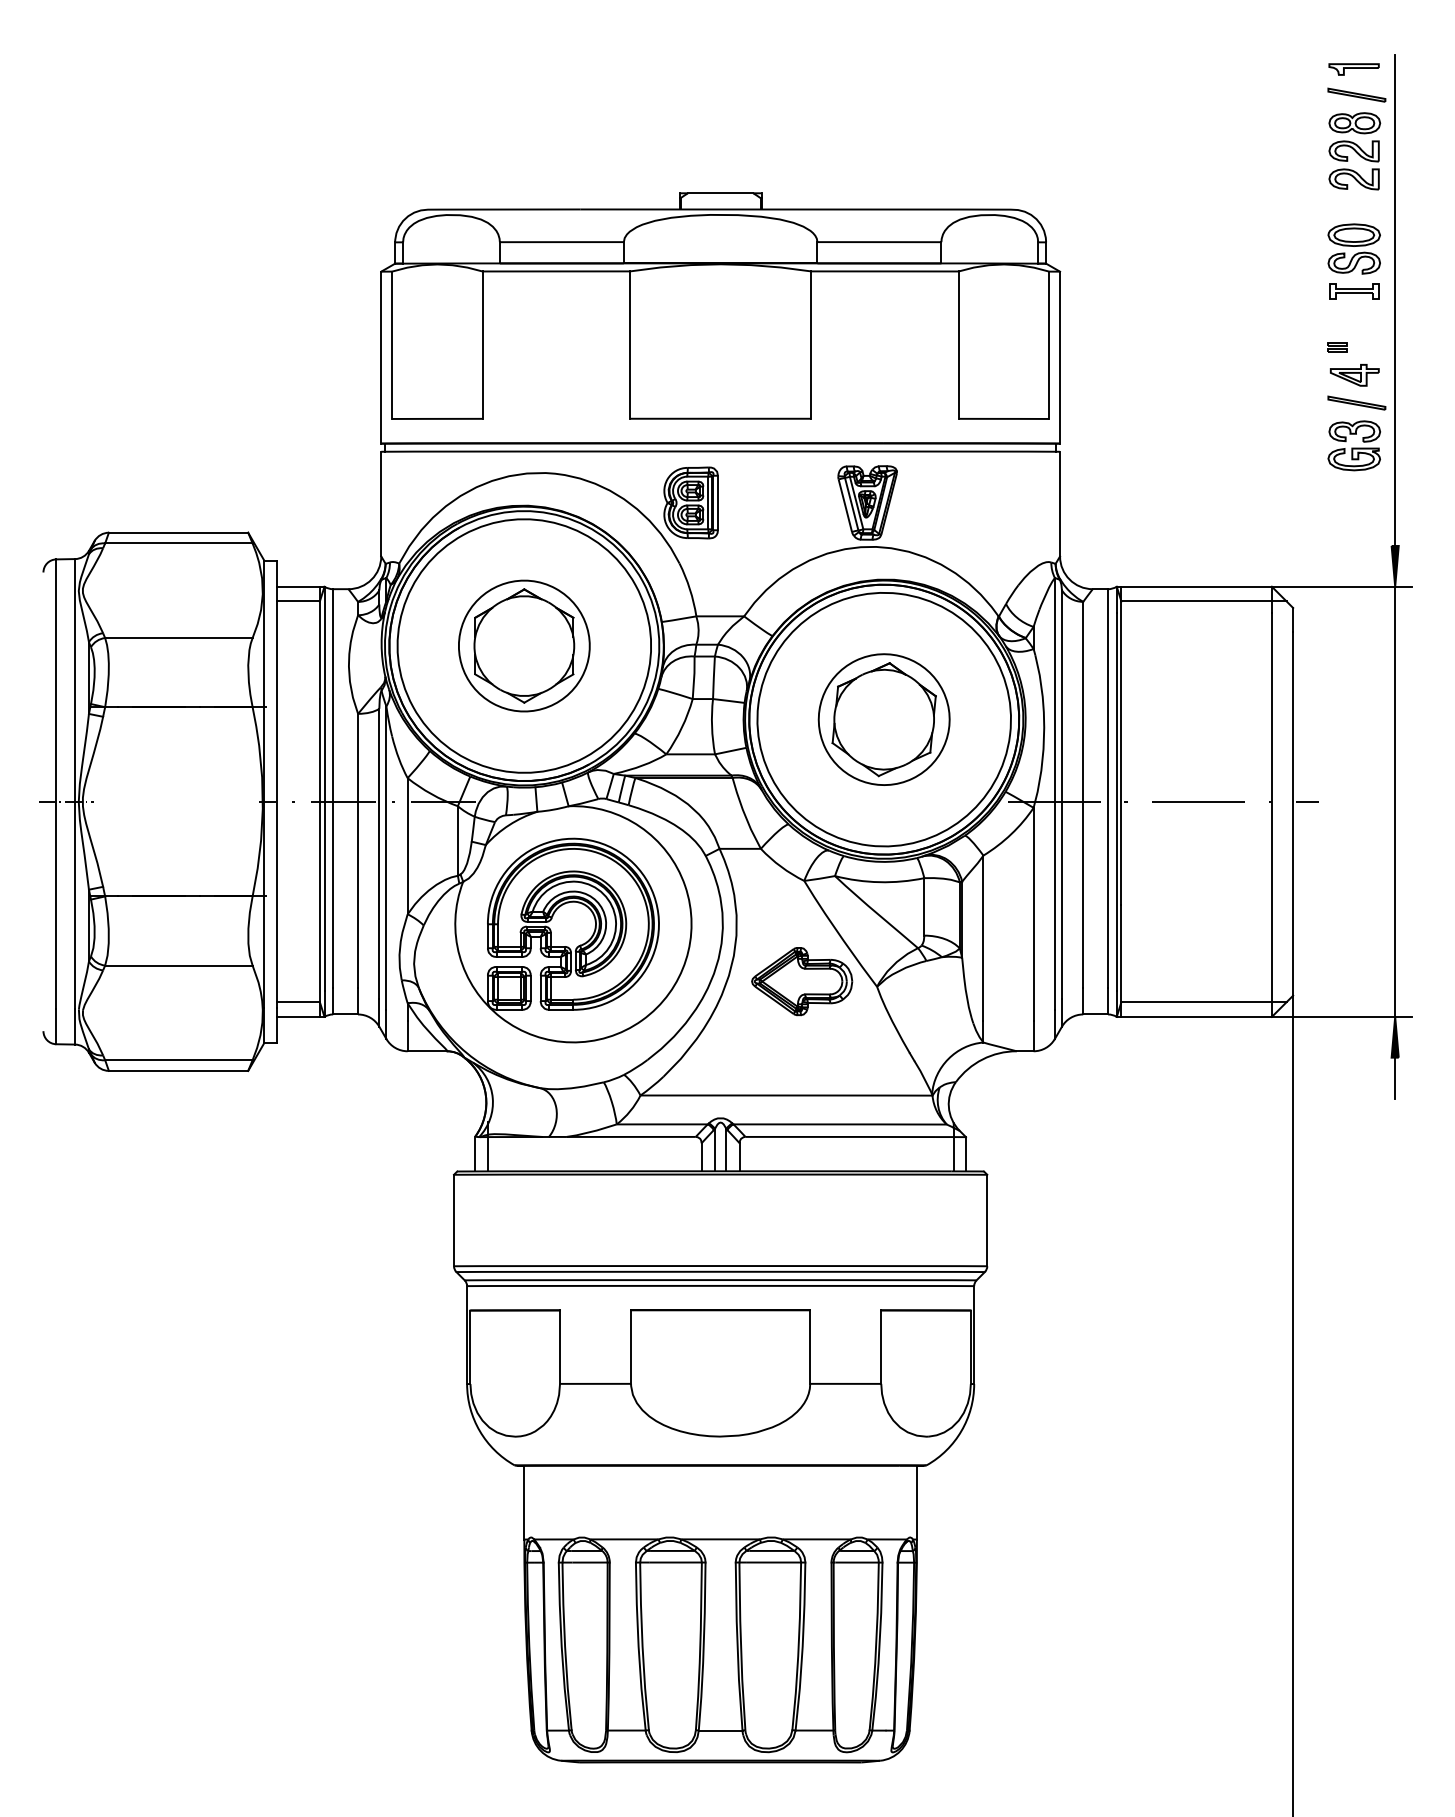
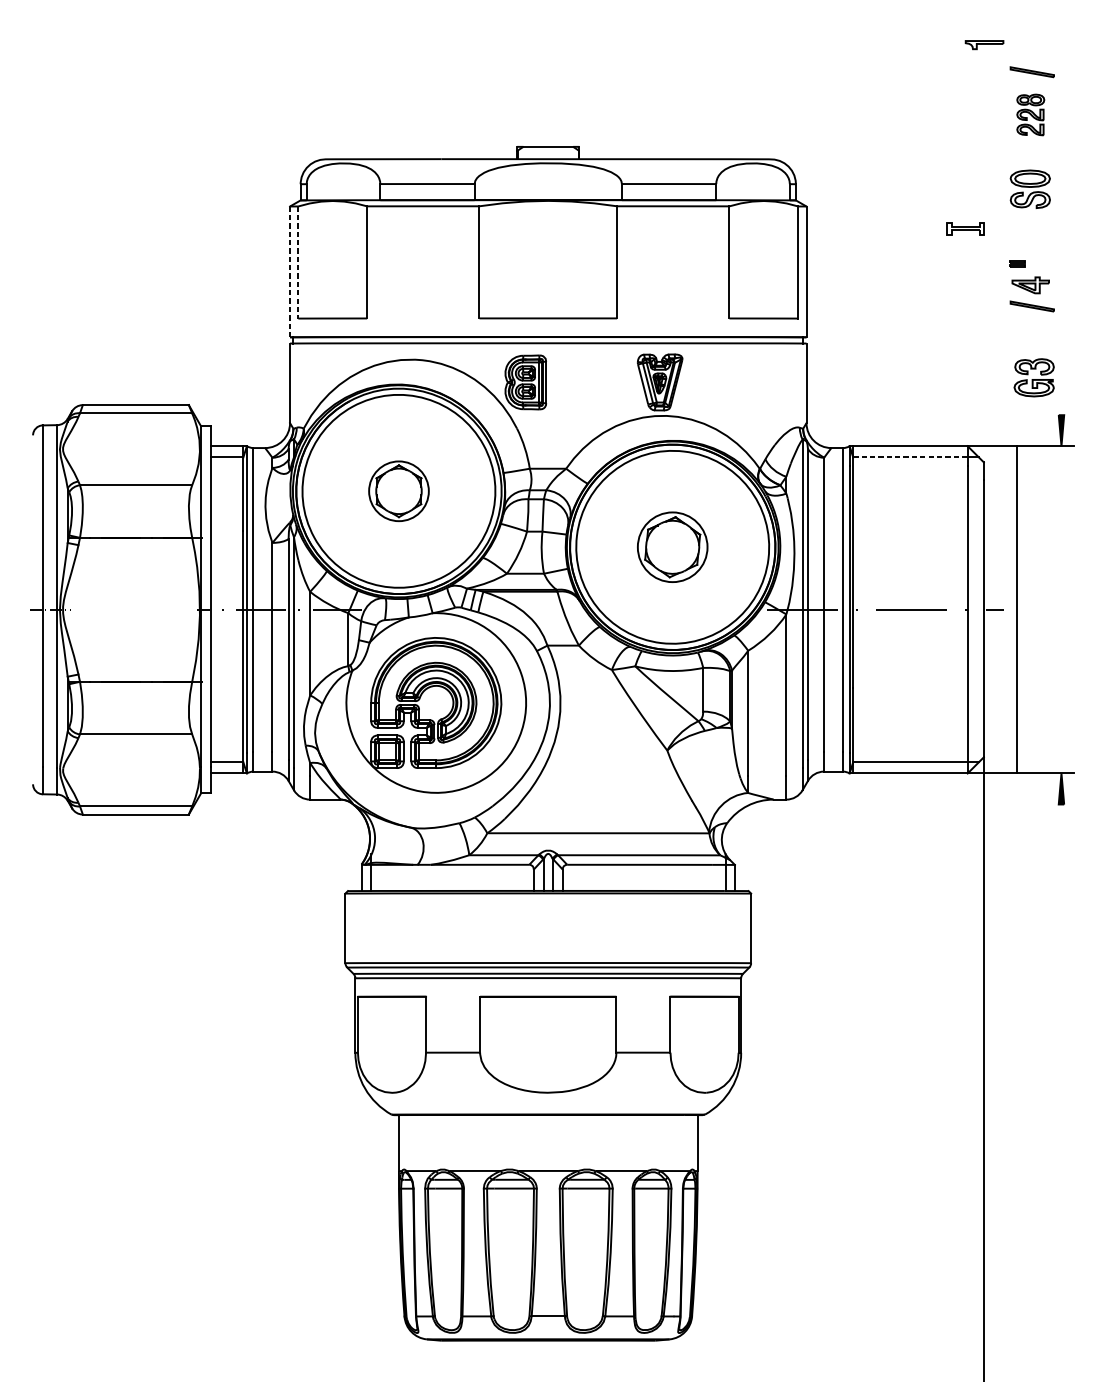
part: (1353, 69) -> (984, 45), moved
part: (1354, 151) -> (1030, 115), size x0.7
part: (1354, 291) -> (965, 229), moved
line: (1395, 299) -> (1061, 227), removed
line: (392, 345) -> (298, 262), solid -> dashed
line: (381, 357) -> (290, 271), solid -> dashed
part: (1354, 445) -> (1034, 377), moved
line: (1197, 601) -> (911, 457), solid -> dashed
part: (524, 645) -> (399, 490), size x0.6
part: (883, 719) -> (672, 547), size x0.7
line: (1395, 801) -> (1017, 609), moved
part: (802, 981) -> (610, 746), removed
line: (1395, 1077) -> (1061, 819), removed

